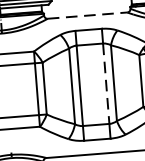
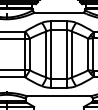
line: (88, 15) -> (59, 12), dashed -> solid
line: (107, 85) -> (67, 55), dashed -> solid

